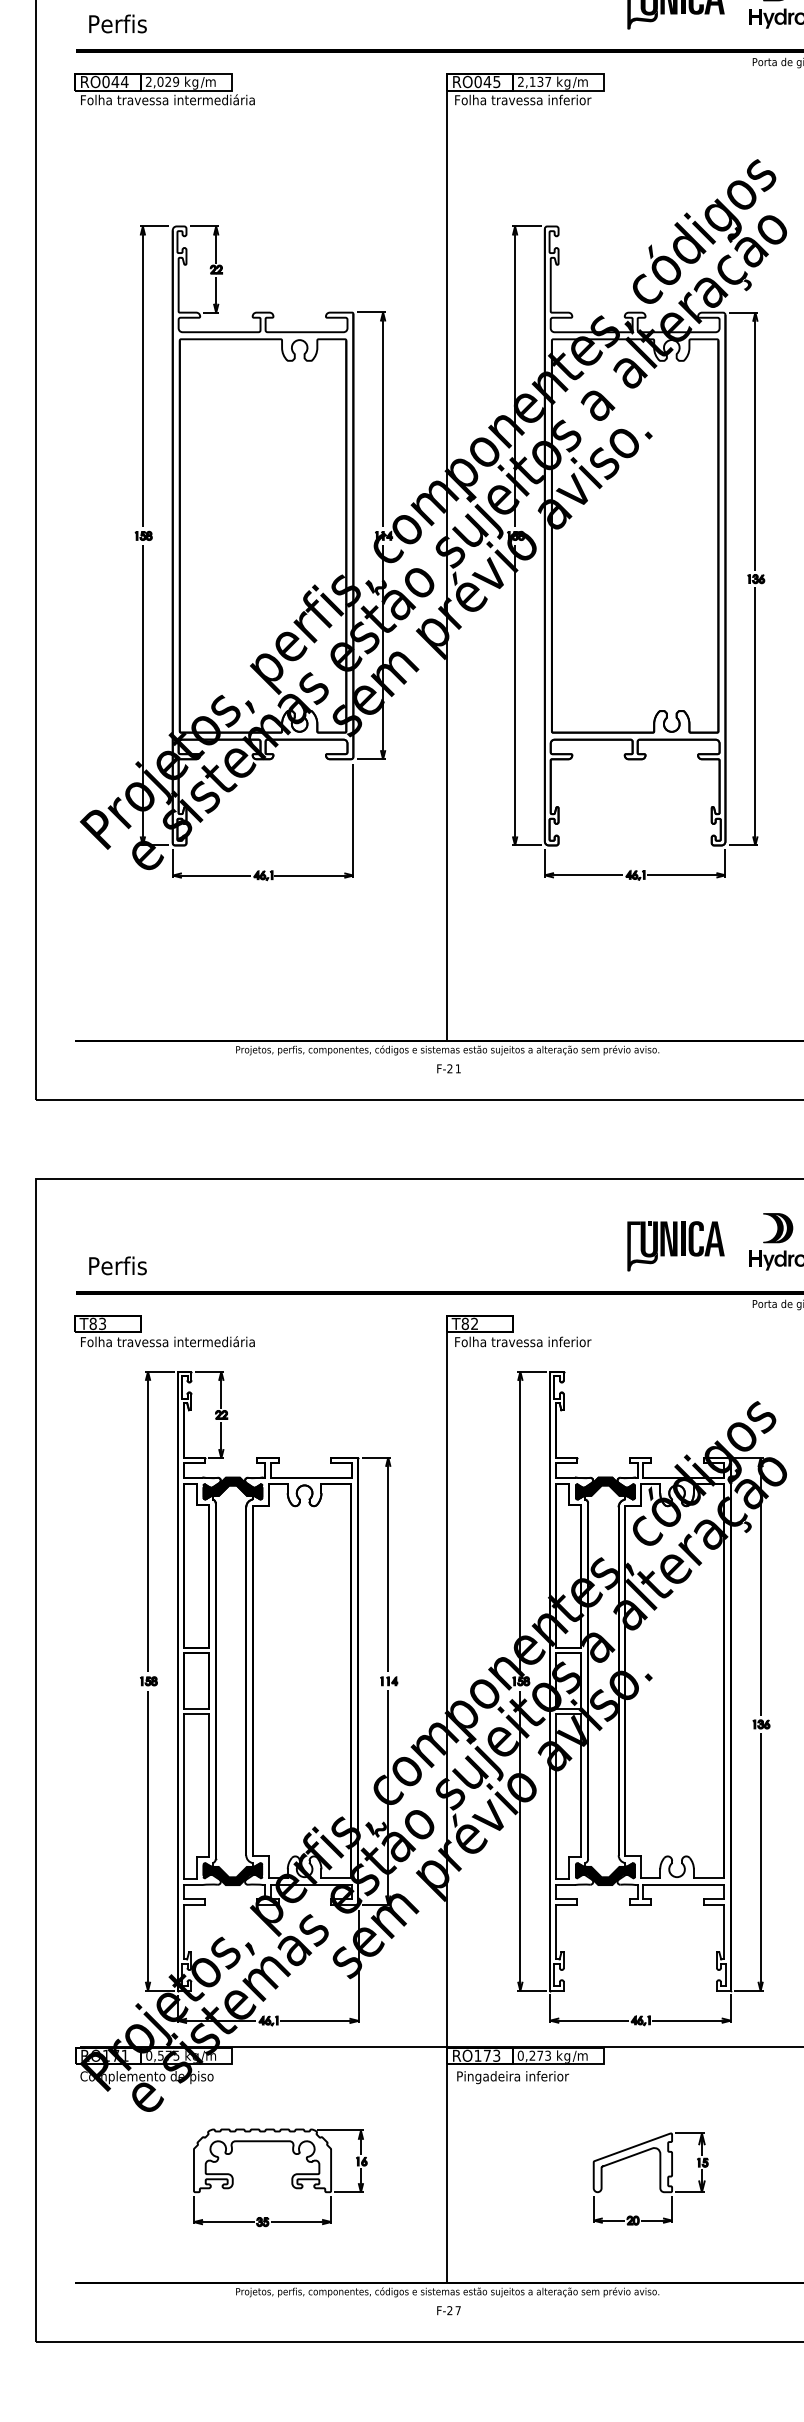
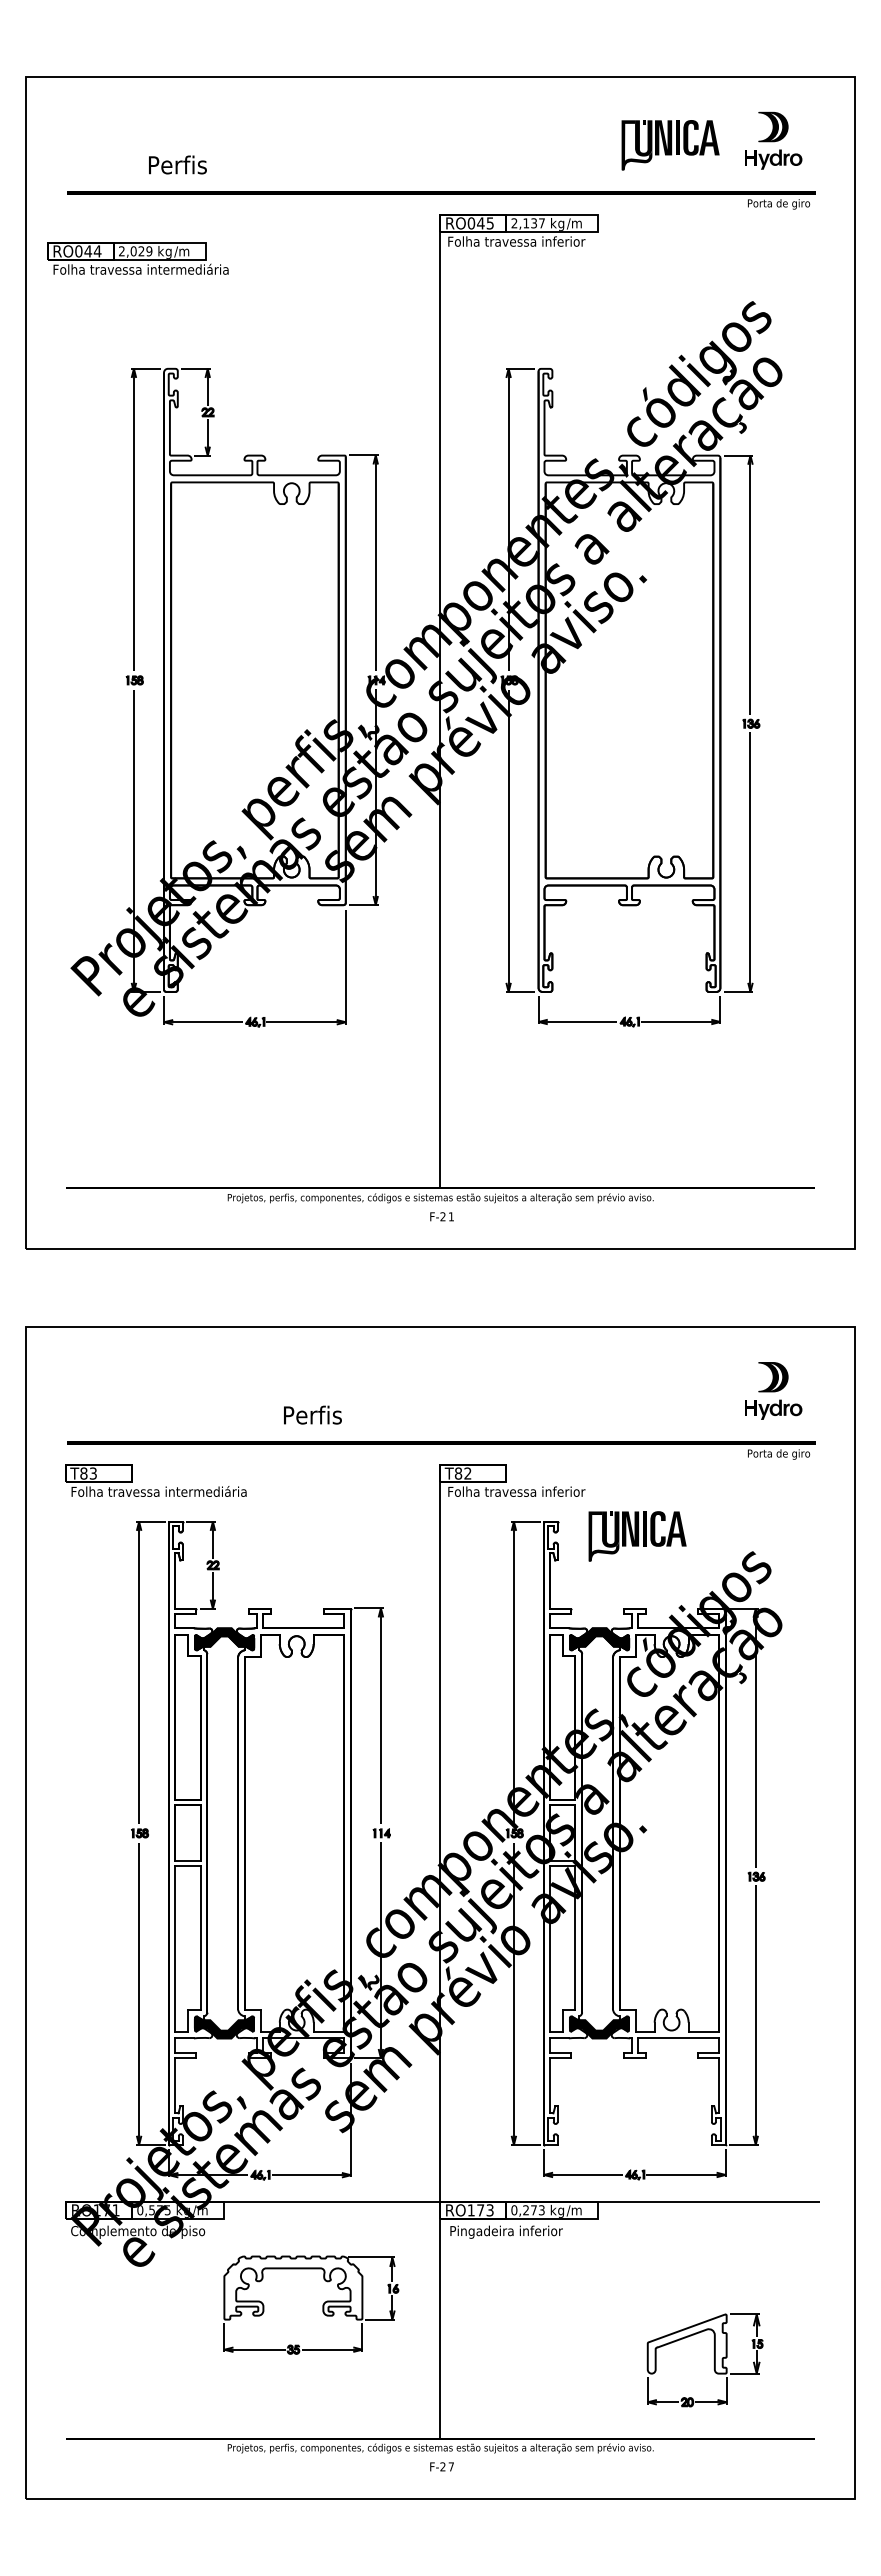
text: (117, 23) -> (177, 164), moved
part: (164, 89) -> (137, 258), moved
part: (675, 1246) -> (637, 1536), moved
text: (117, 1265) -> (312, 1414), moved
part: (291, 2177) -> (322, 2304), moved
part: (660, 2179) -> (714, 2360), moved

